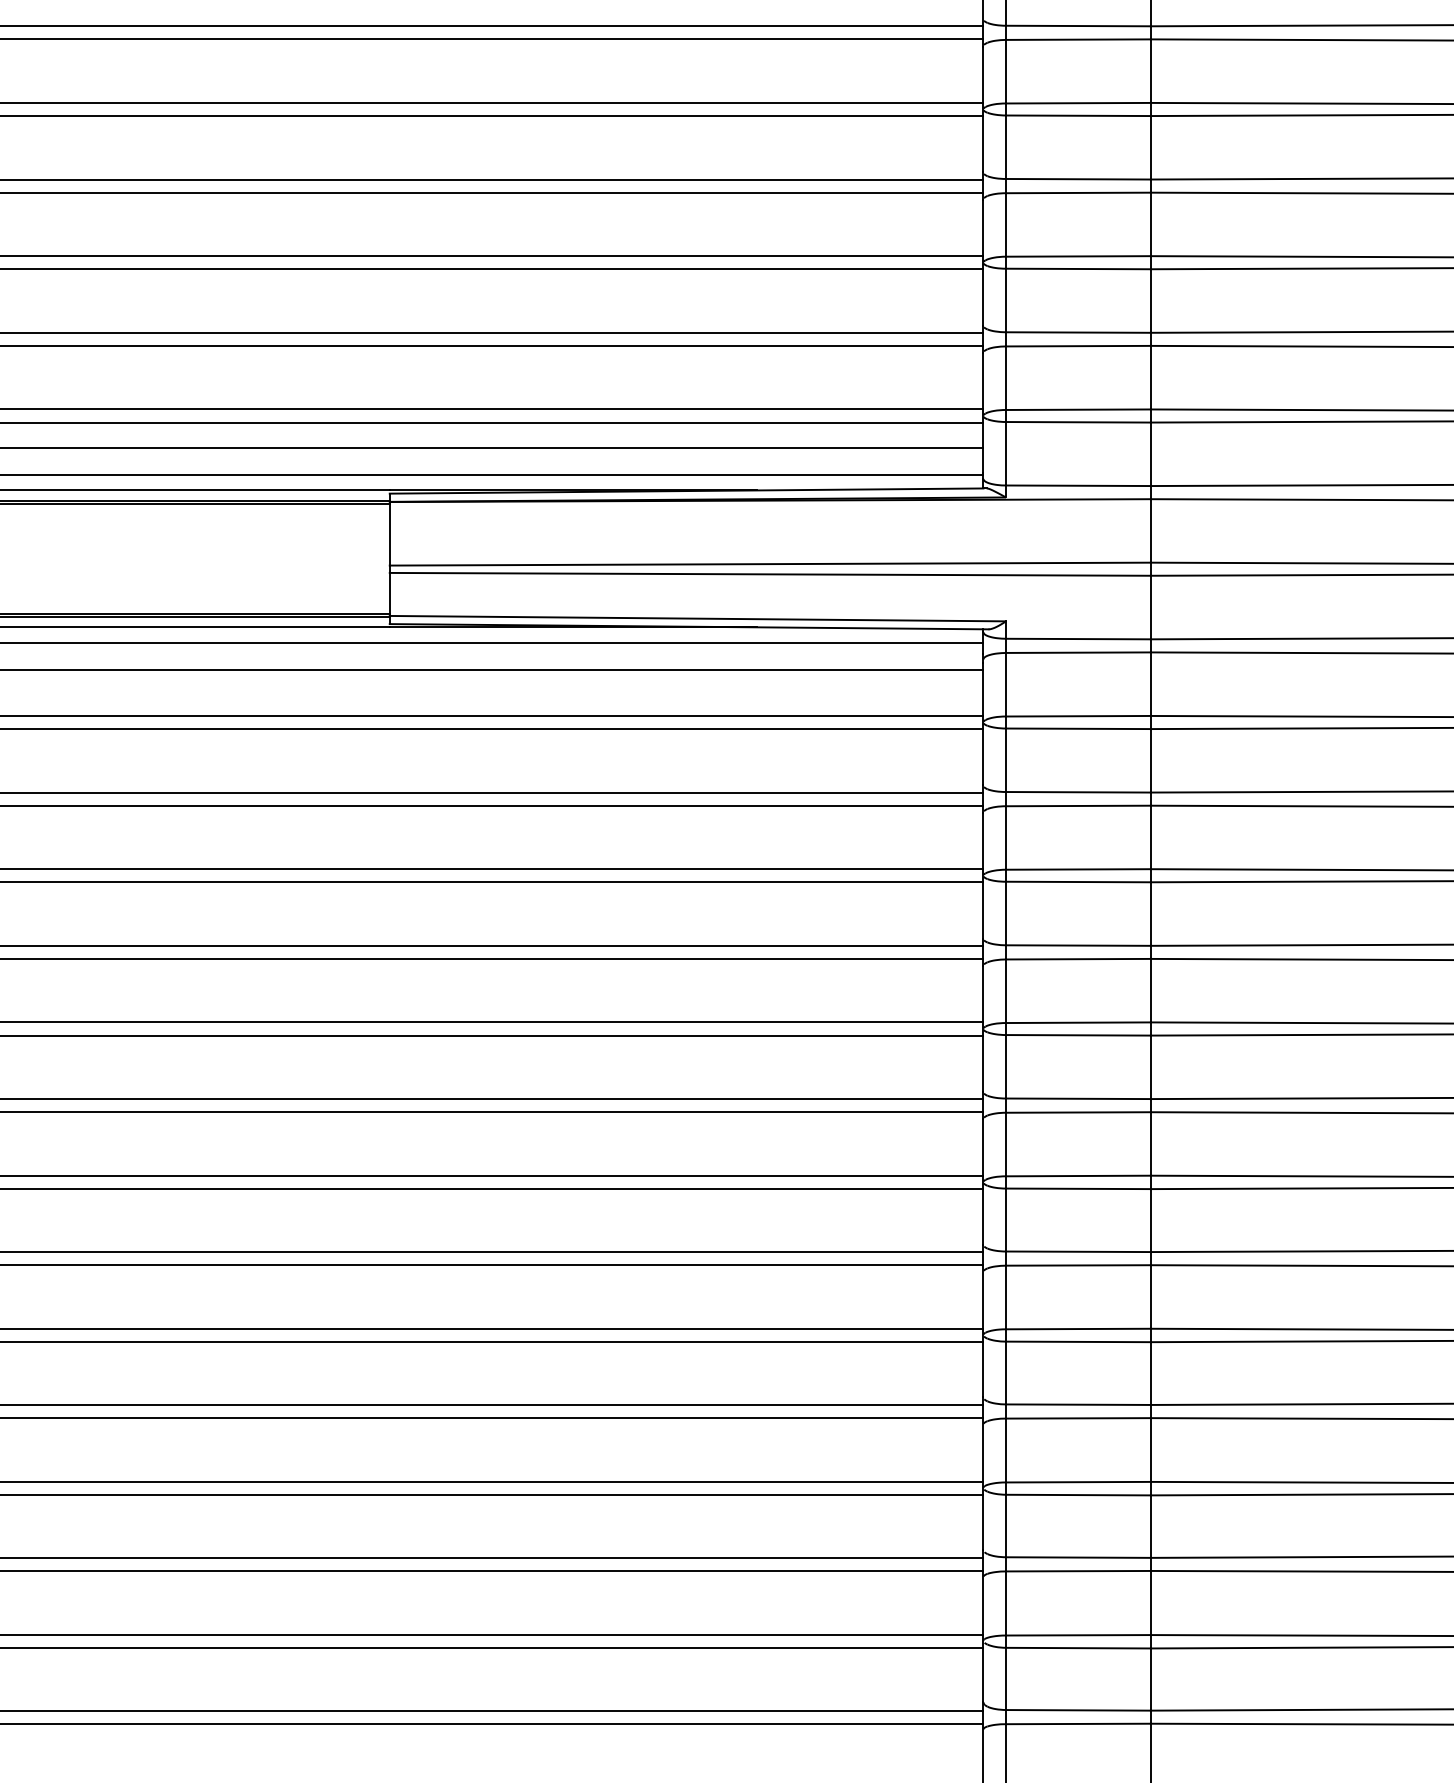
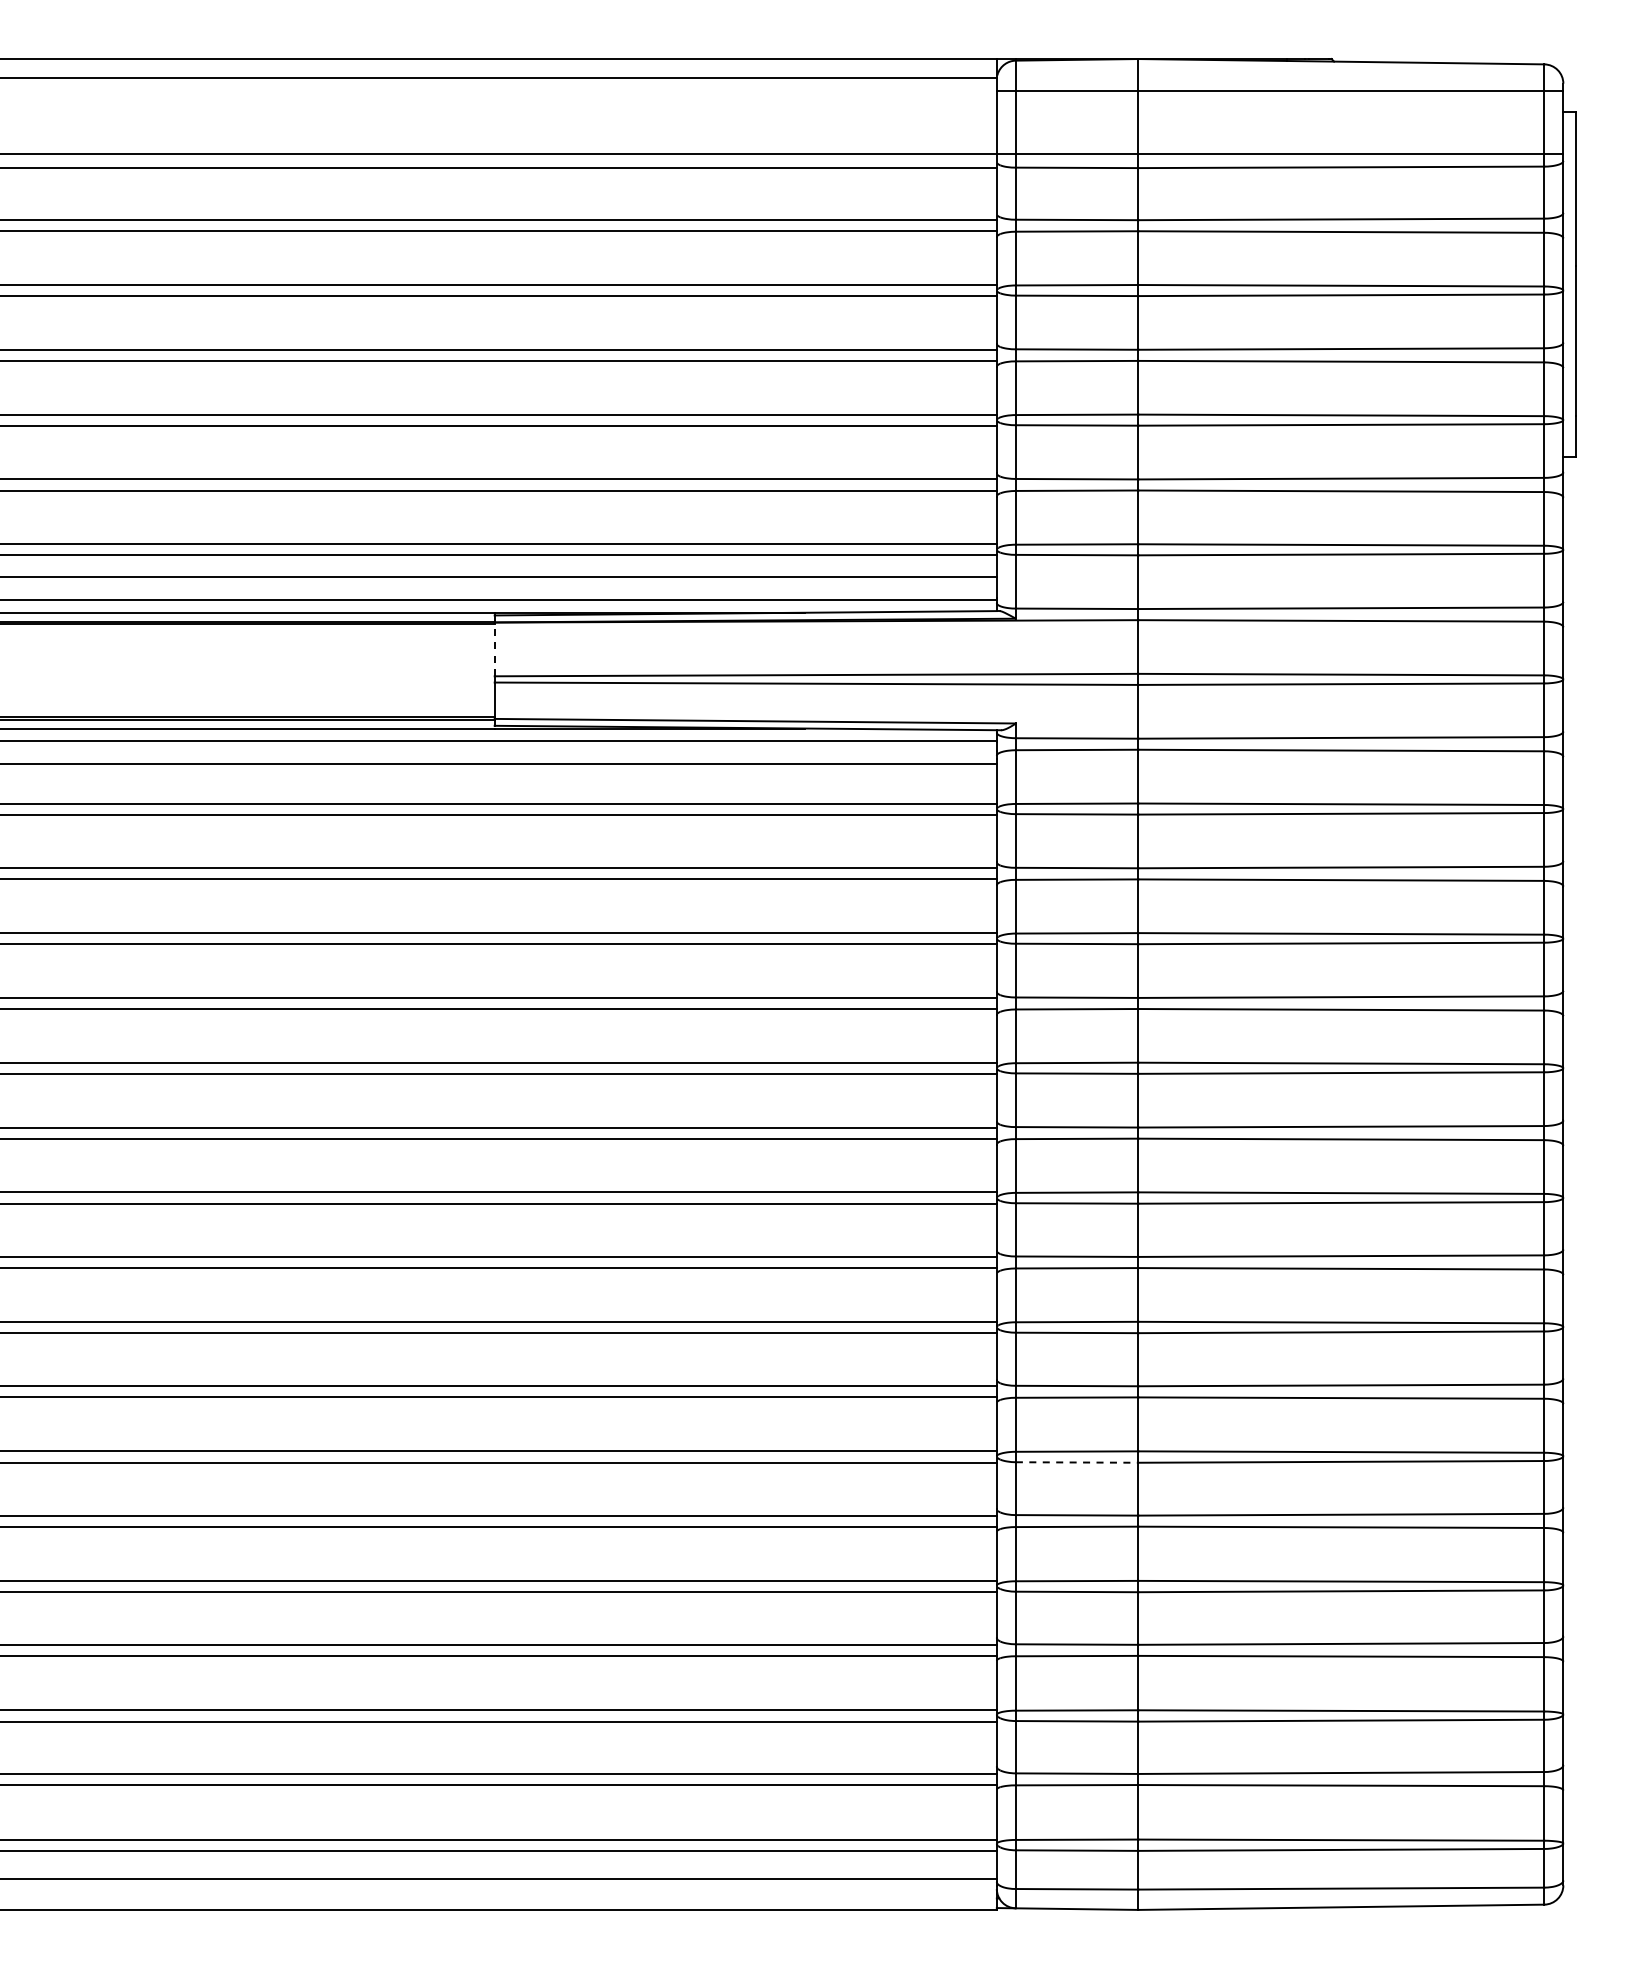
line: (389, 533) -> (494, 649), solid -> dashed
line: (1078, 1495) -> (1077, 1462), solid -> dashed

